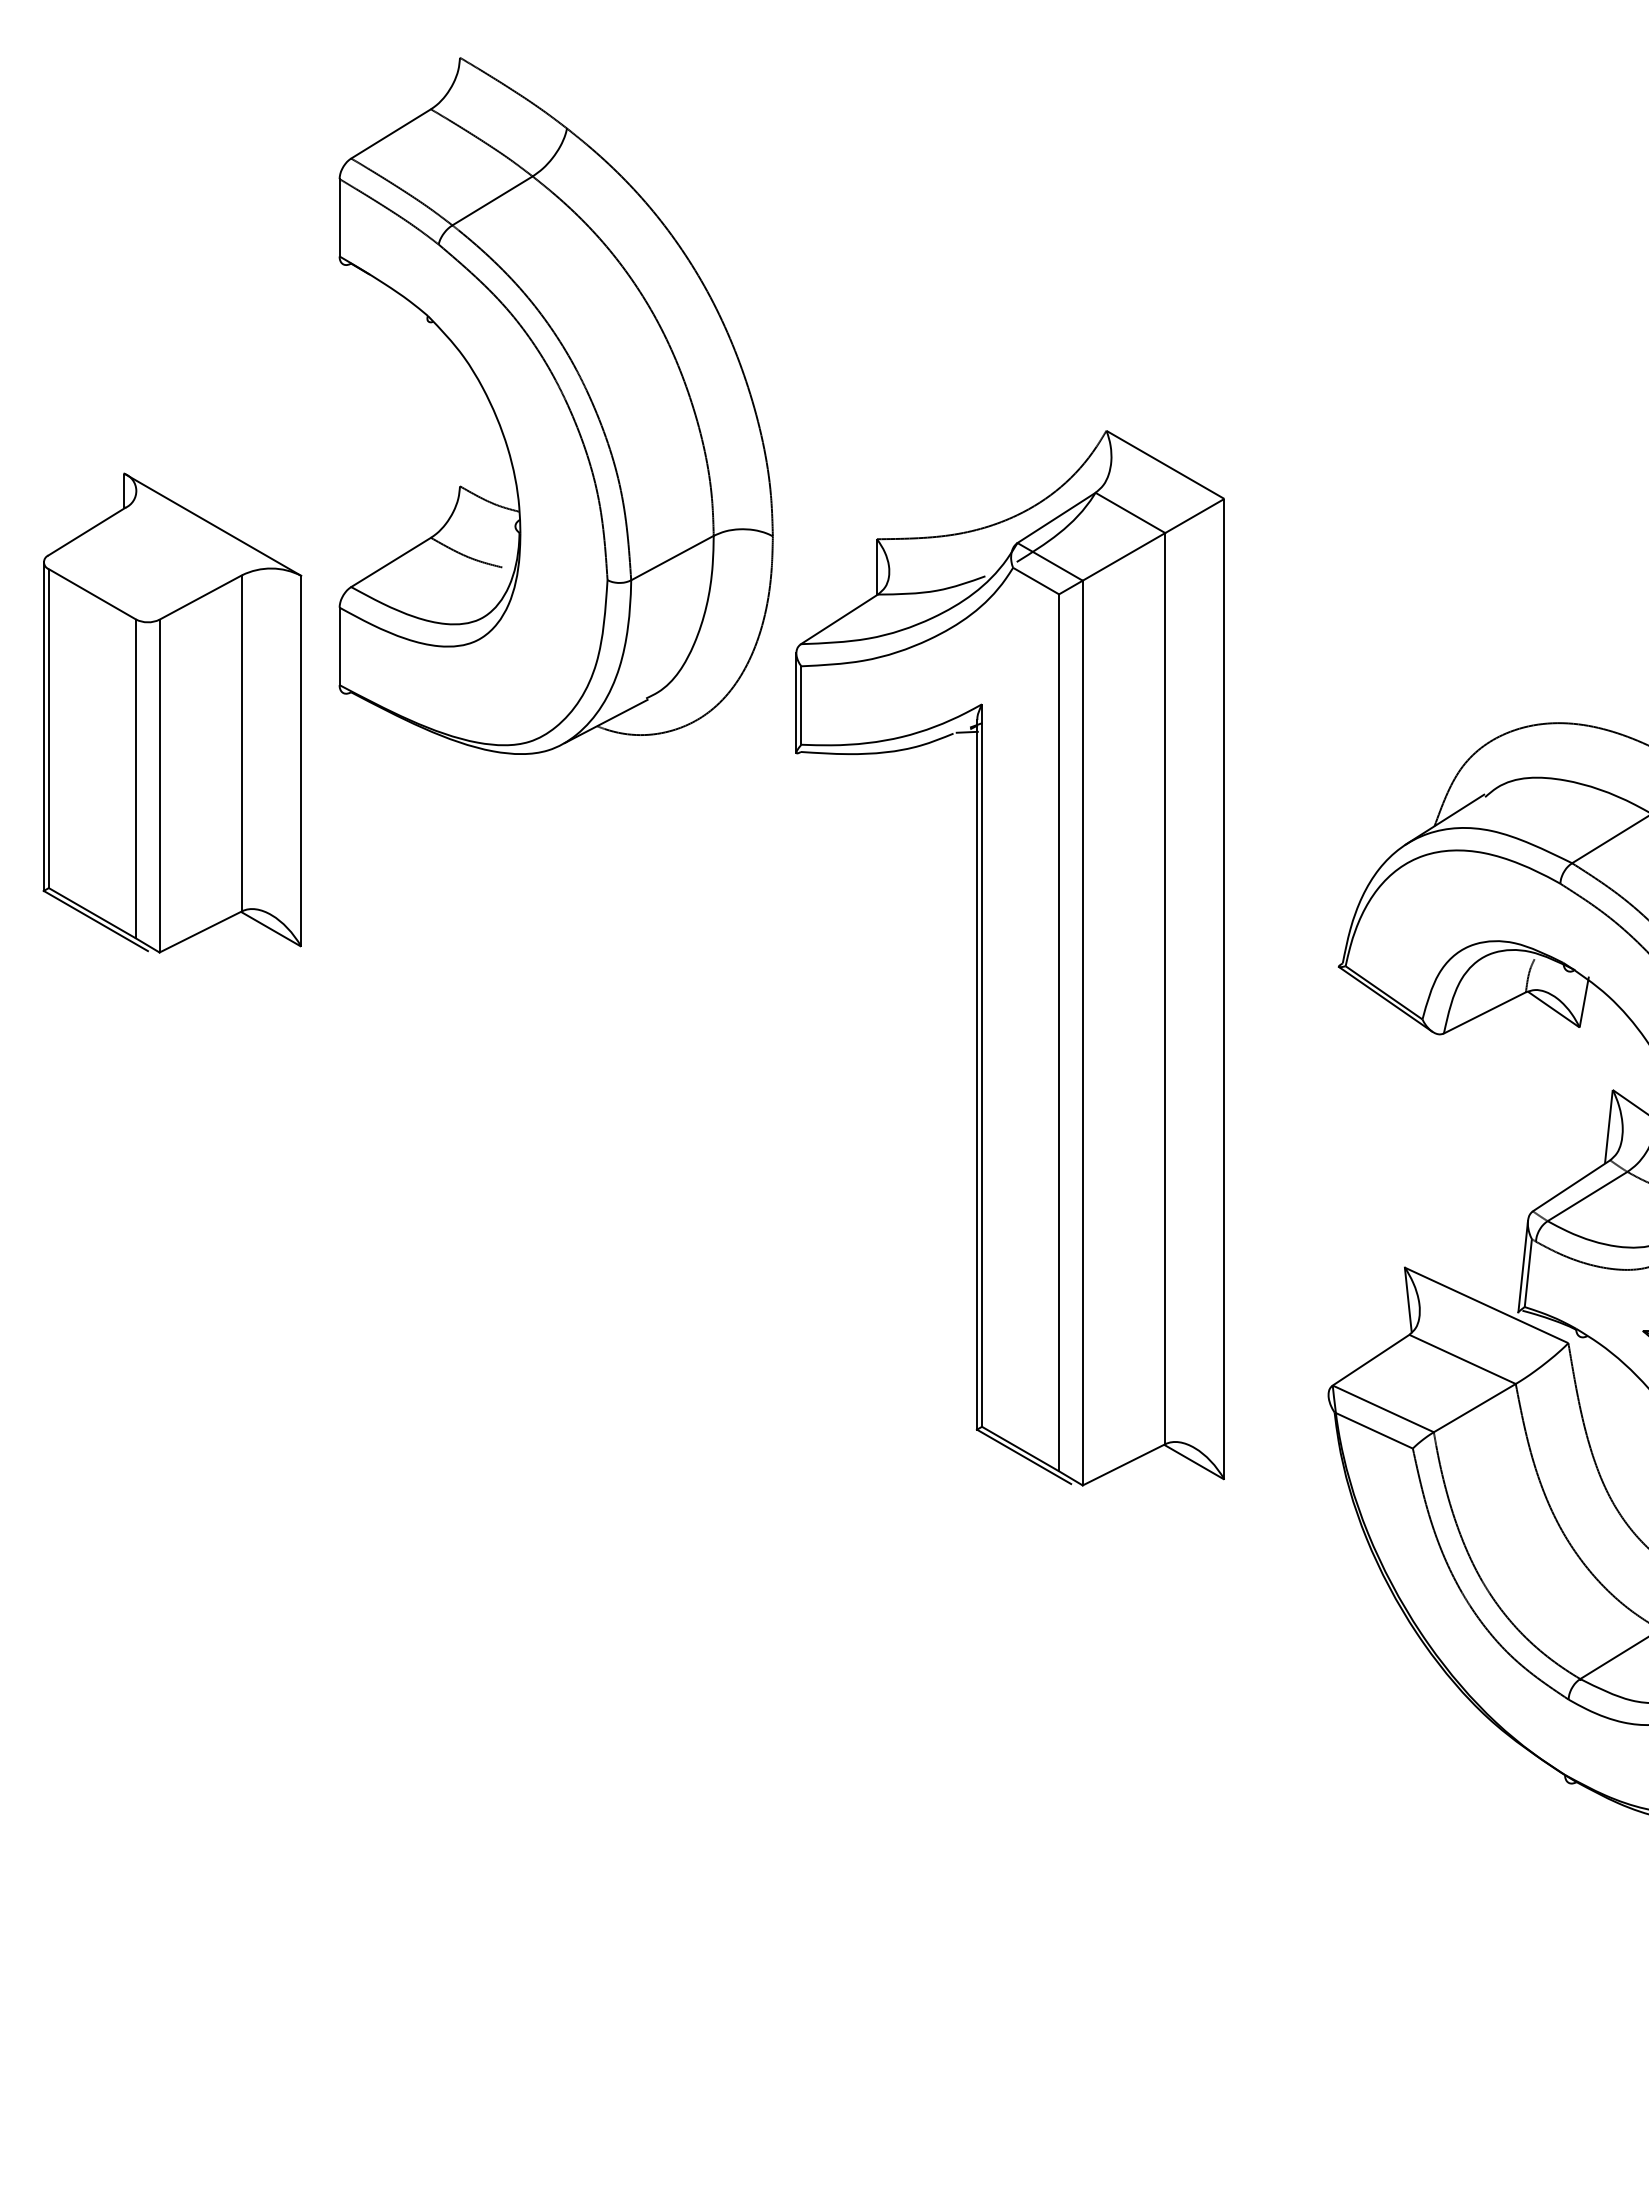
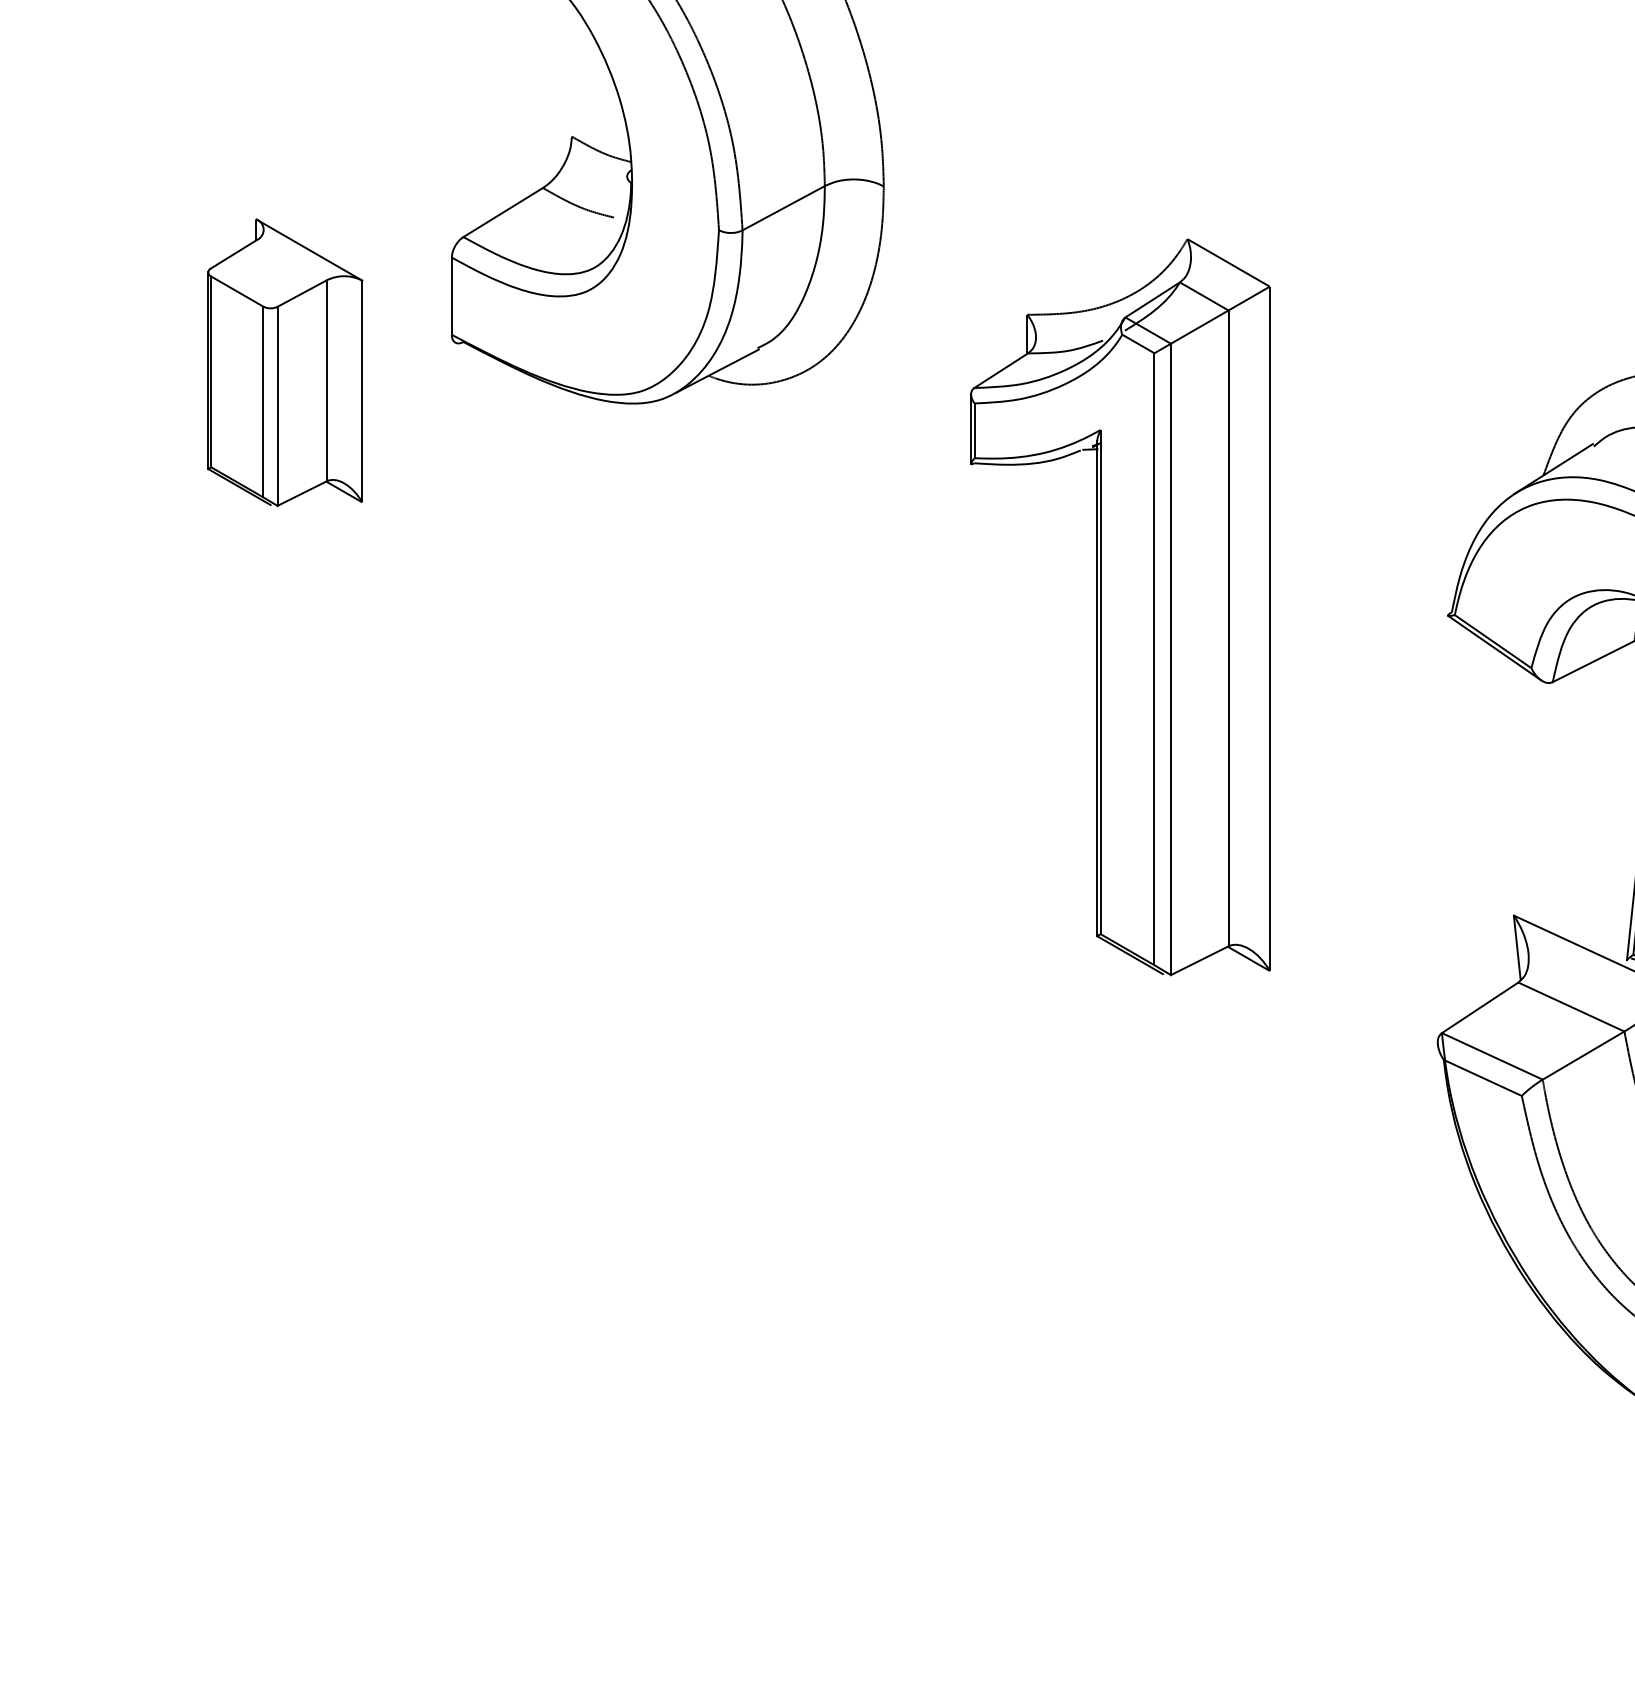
part: (172, 712) -> (285, 362), size x0.6
part: (1009, 958) -> (1119, 607), size x0.7

